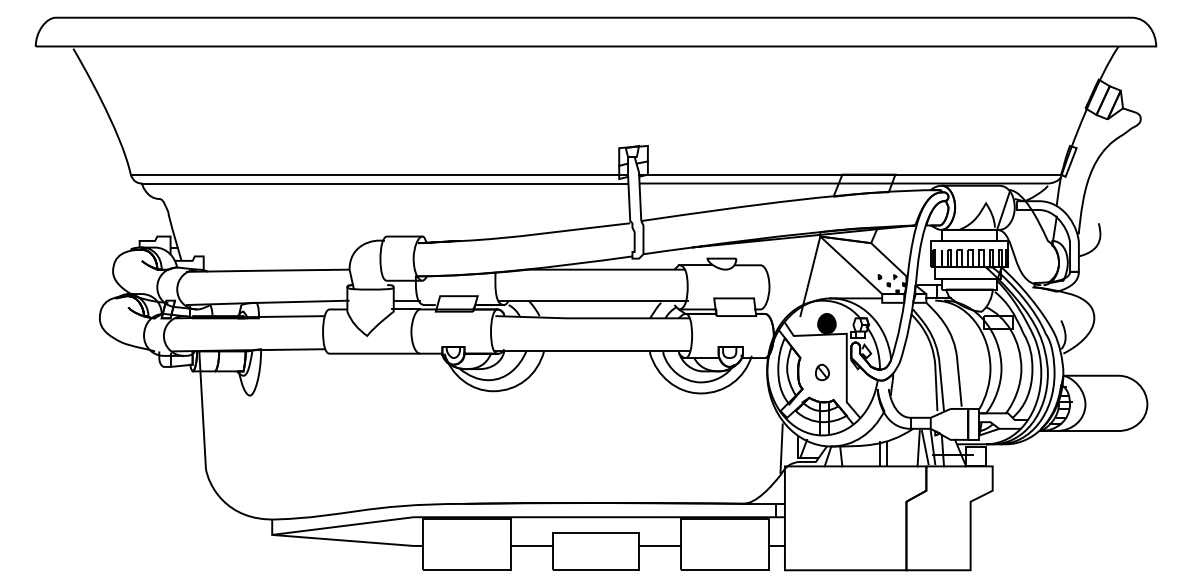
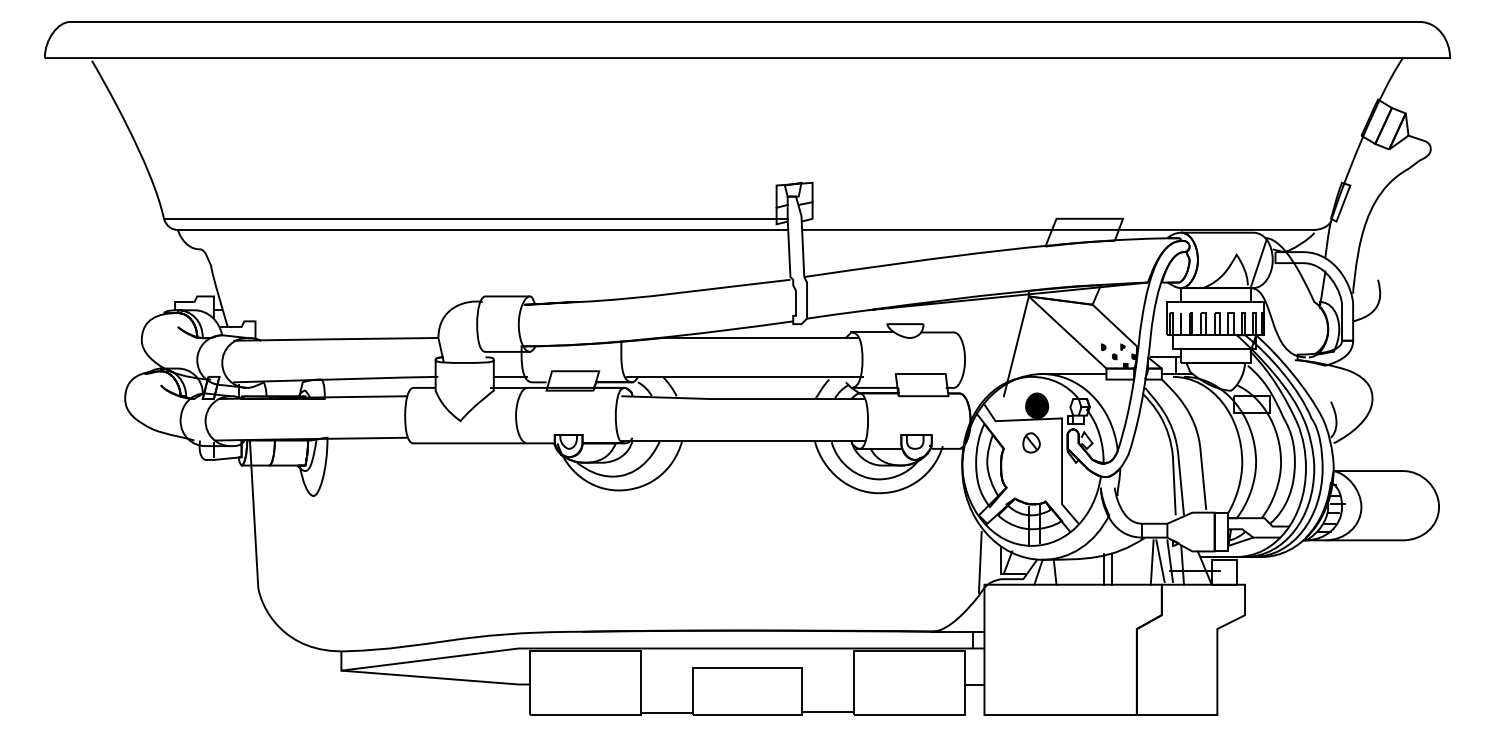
line: (849, 174) -> (1065, 218), removed
part: (822, 372) -> (1031, 442), moved
line: (531, 545) -> (666, 712), moved
line: (659, 545) -> (827, 711), moved

